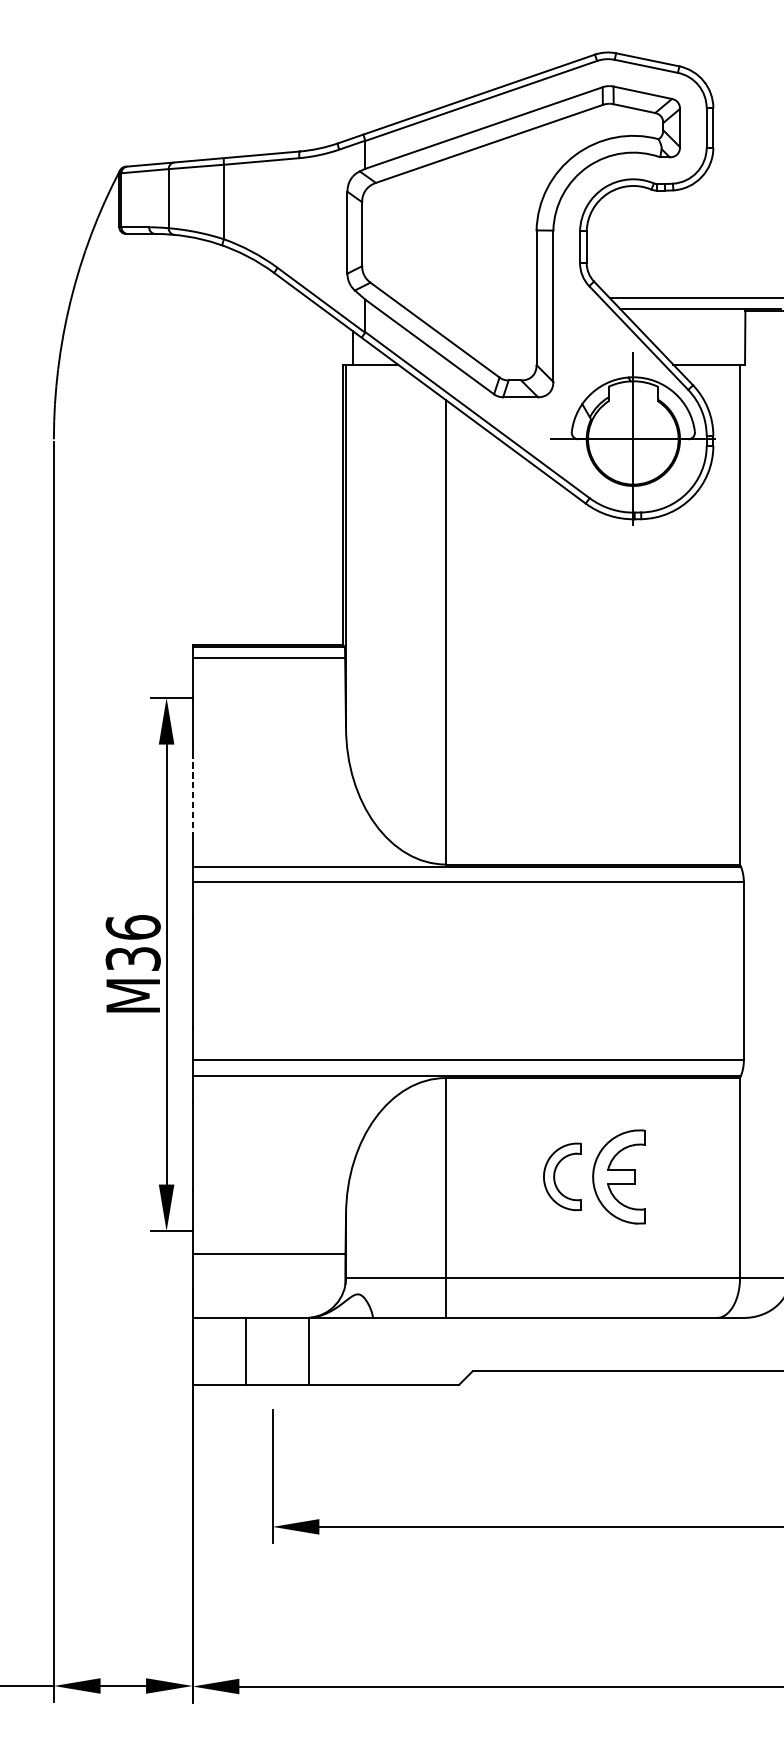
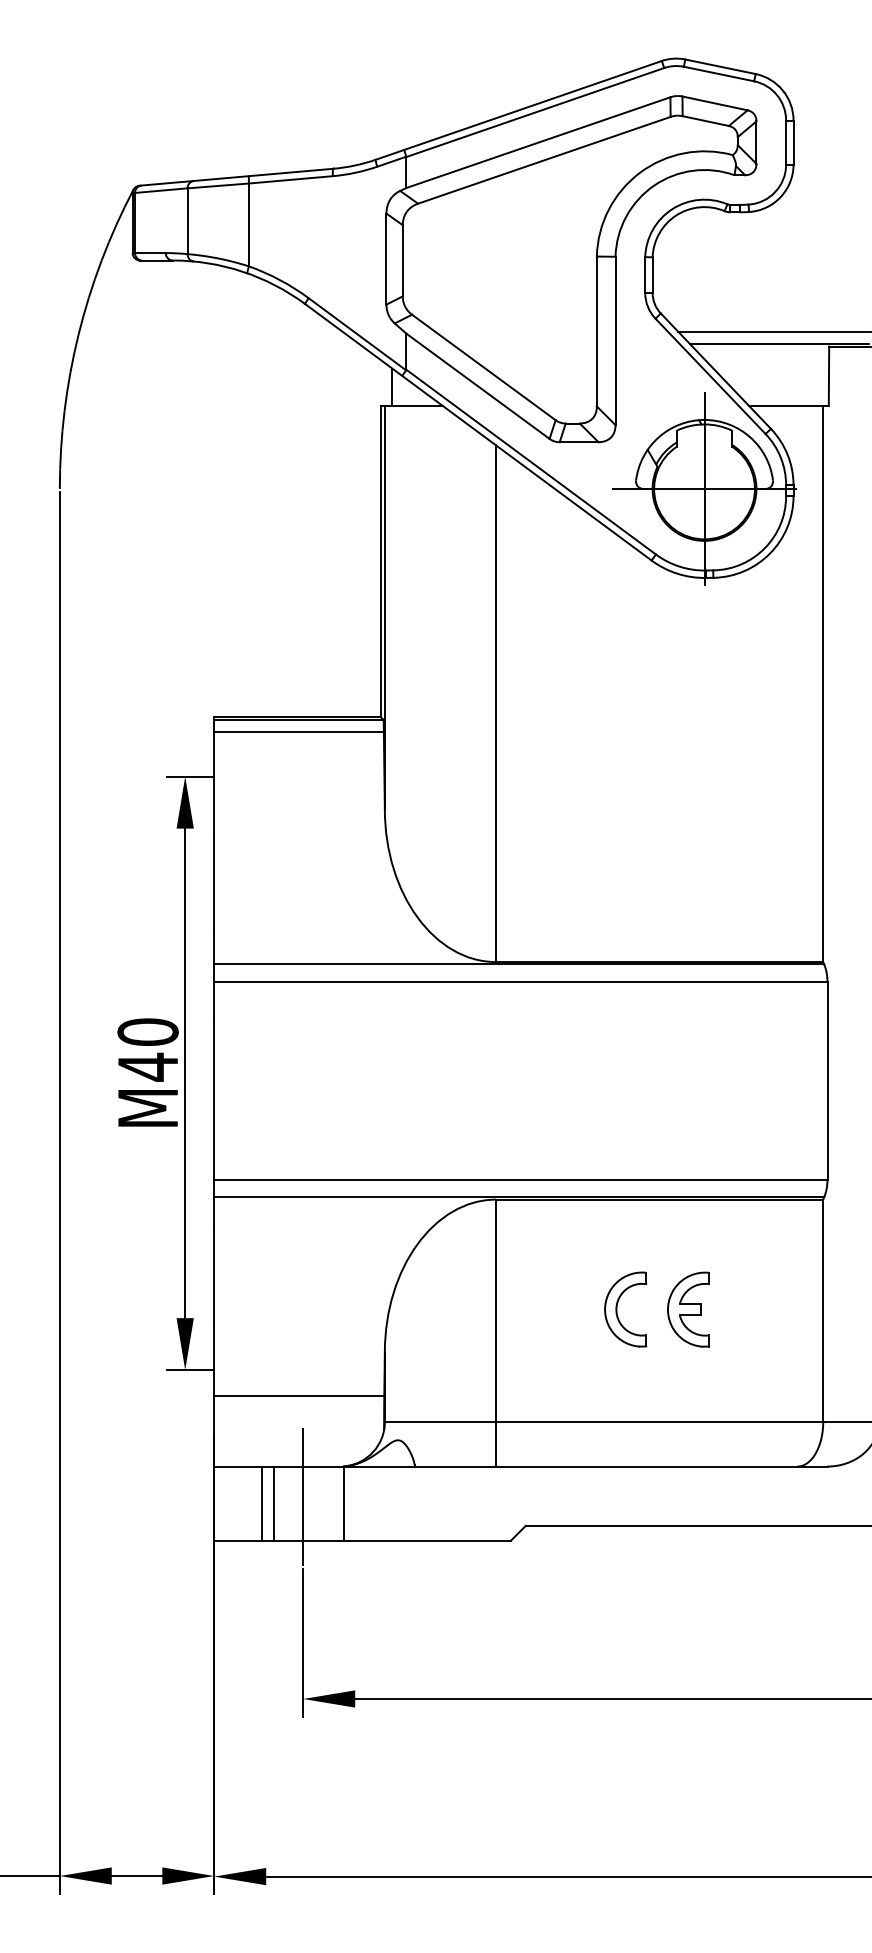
line: (192, 793) -> (214, 883), dashed -> solid
text: (132, 943) -> (147, 1049), M36 -> M40
part: (618, 1176) -> (688, 1309), size x0.71
line: (272, 1344) -> (303, 1496), added
line: (236, 1351) -> (262, 1503), added

